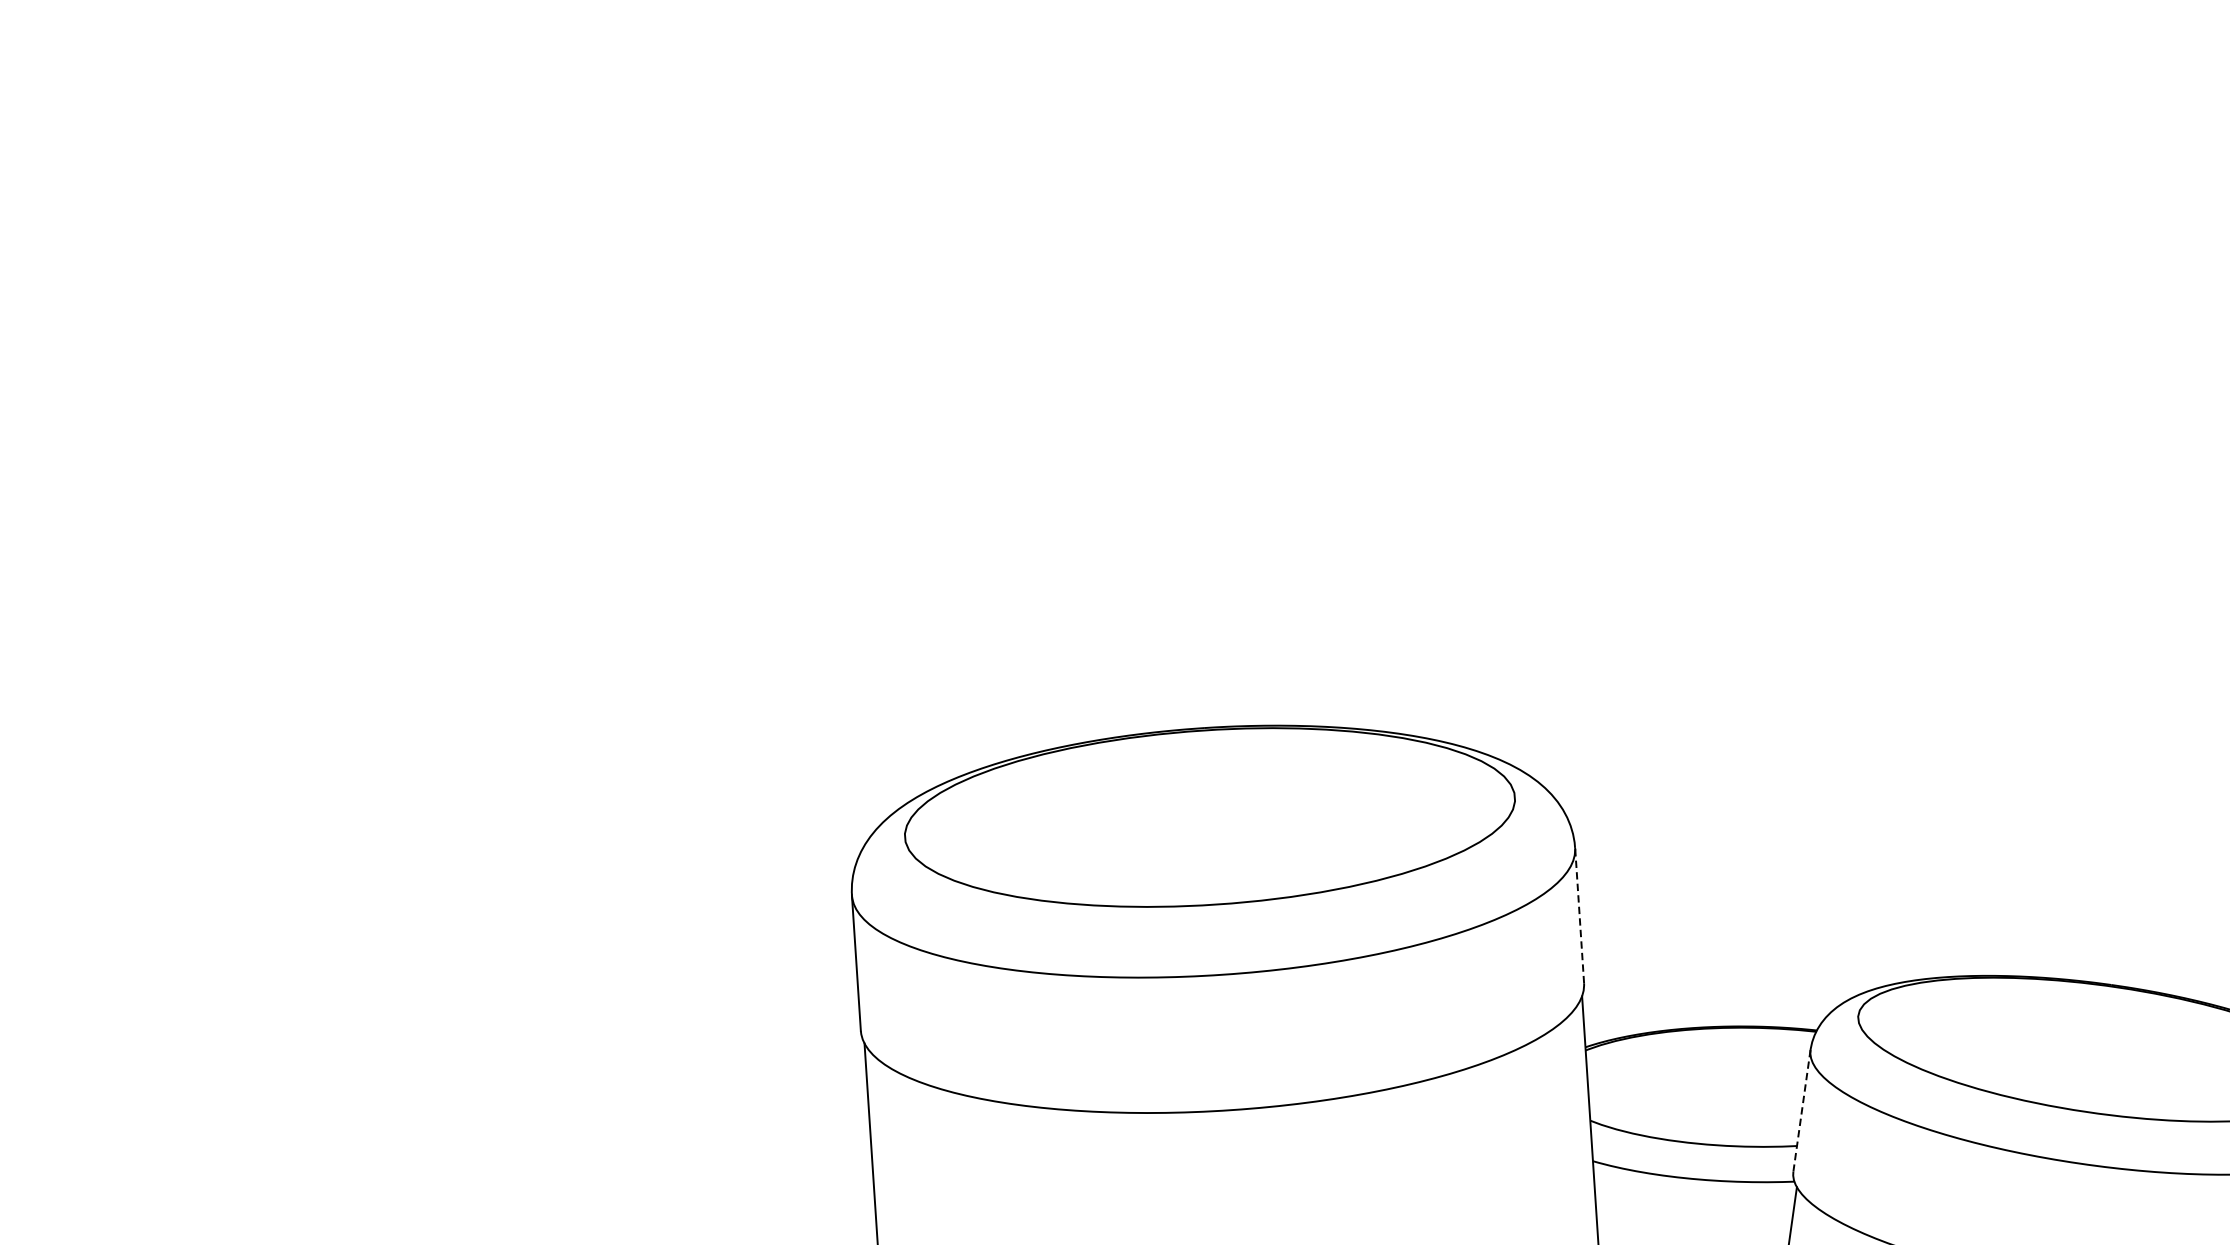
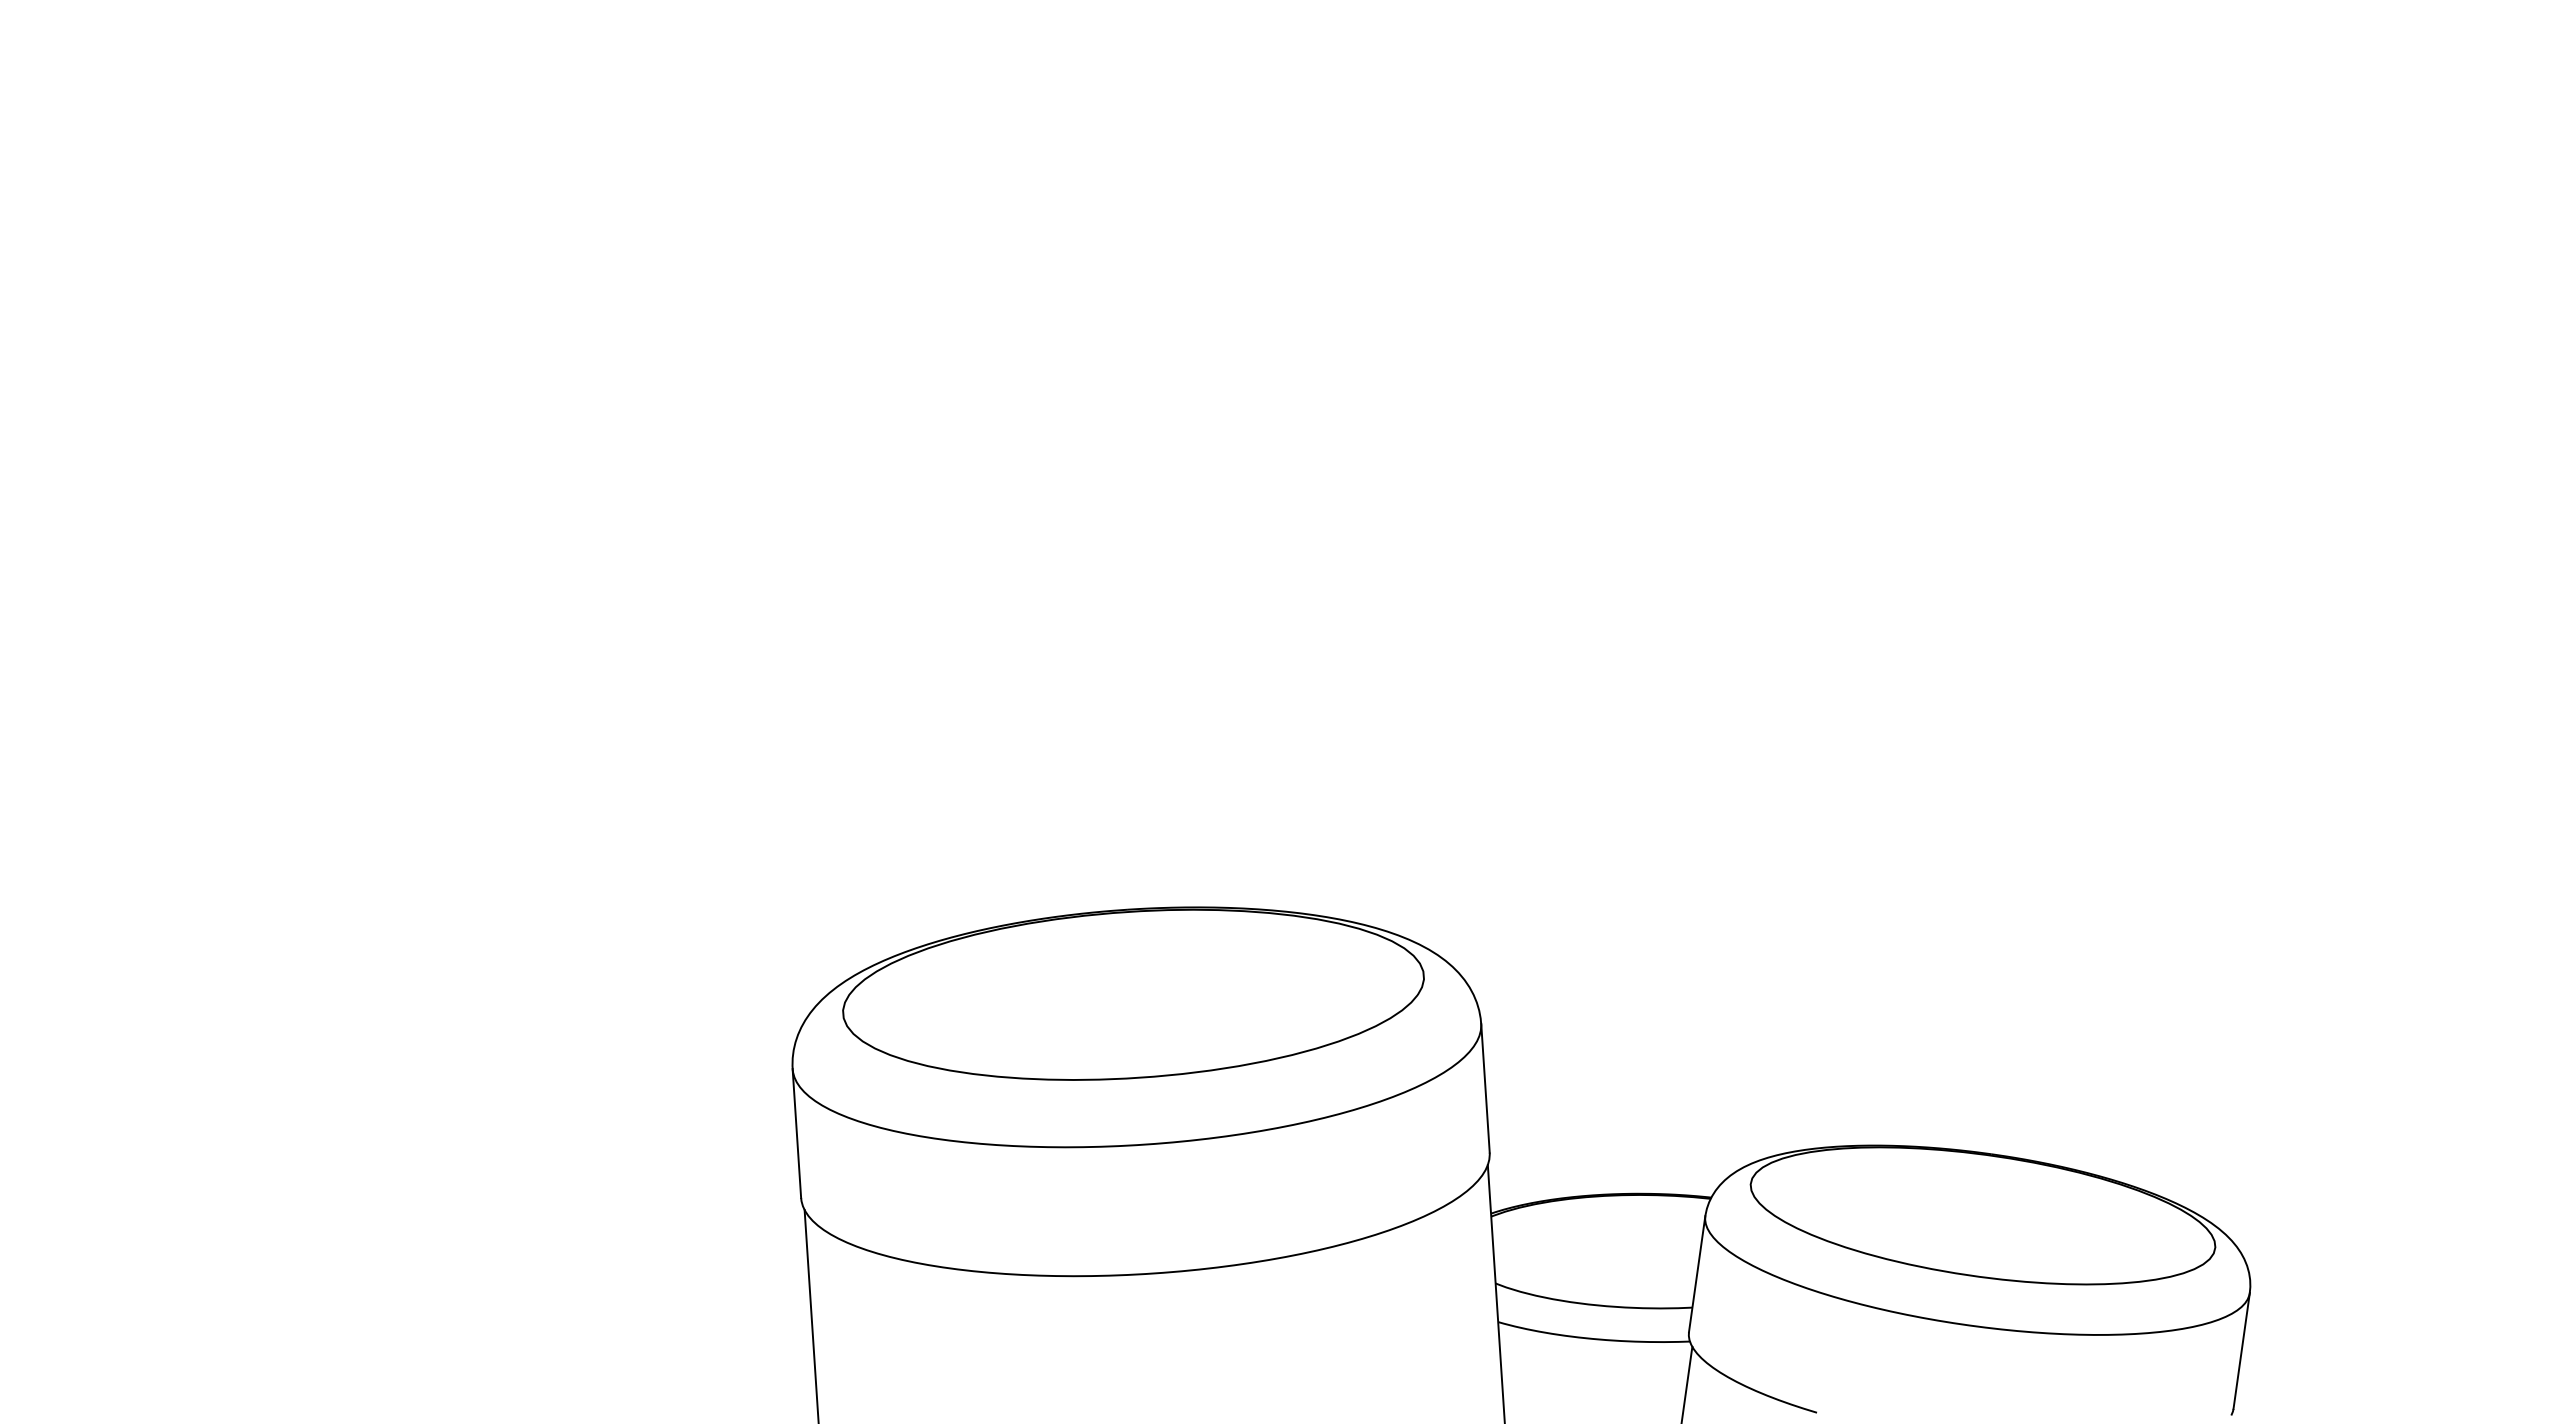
line: (1579, 915) -> (1485, 1088), dashed -> solid
line: (1802, 1111) -> (1697, 1274), dashed -> solid

